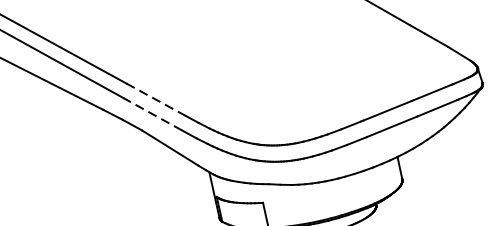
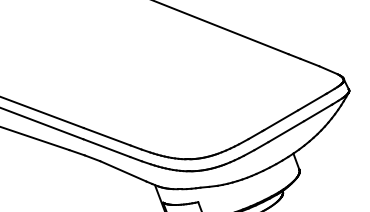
line: (156, 99) -> (107, 136), dashed -> solid
line: (152, 113) -> (106, 147), dashed -> solid

